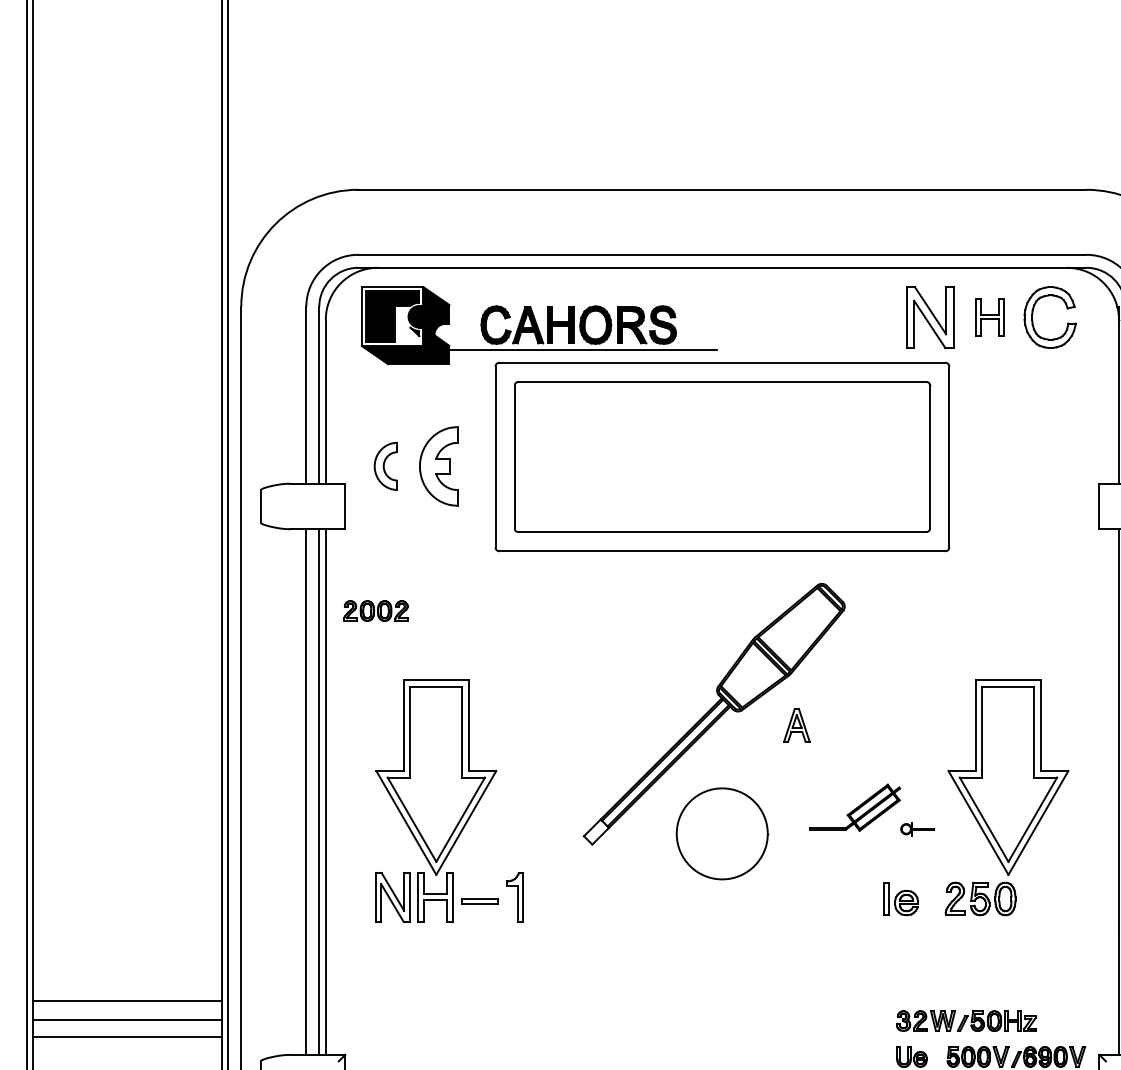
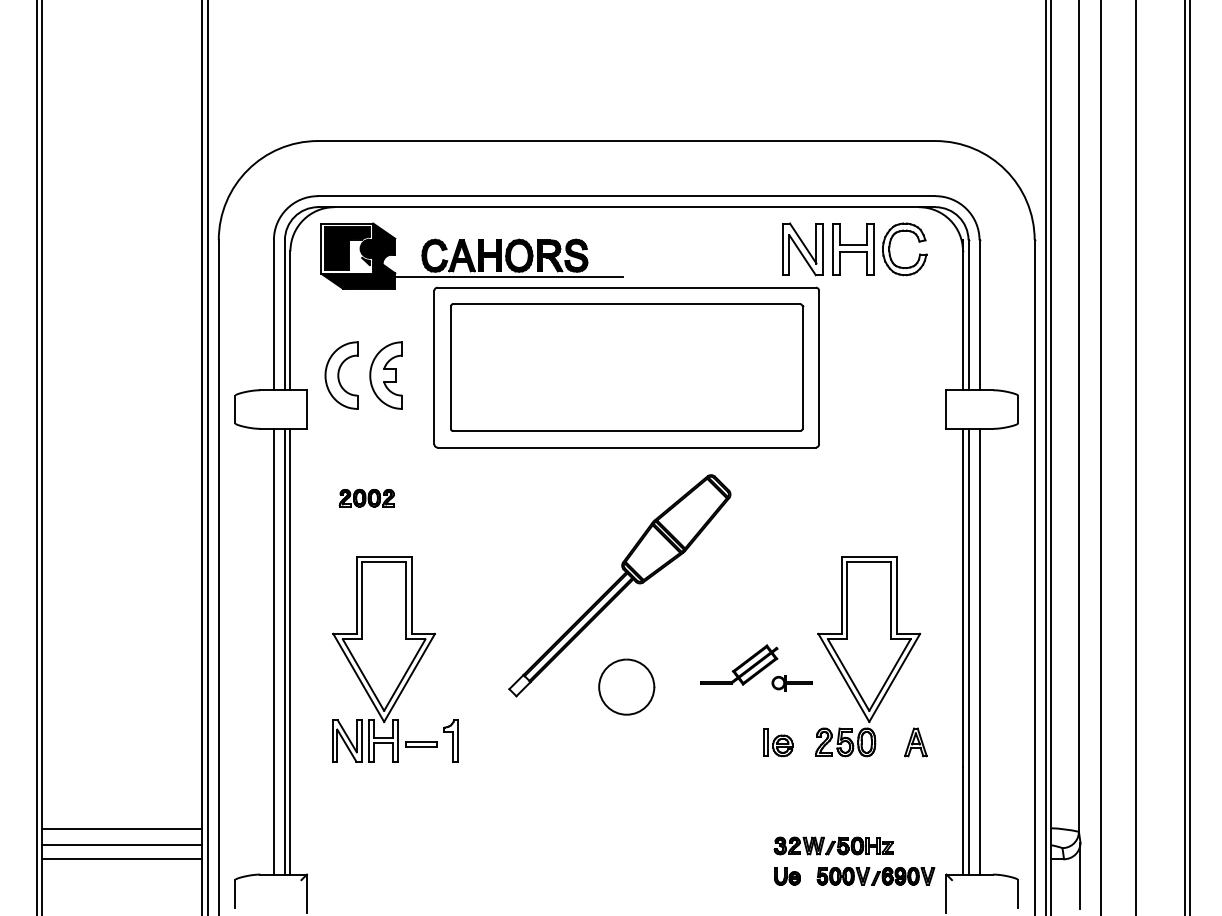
part: (989, 317) -> (853, 249), size x1.67
part: (386, 466) -> (341, 375), size x1.67
part: (375, 610) -> (366, 497), moved
part: (796, 725) -> (915, 742), moved
part: (916, 829) -> (791, 683), size x1.43
part: (722, 833) -> (626, 686), size x0.71

